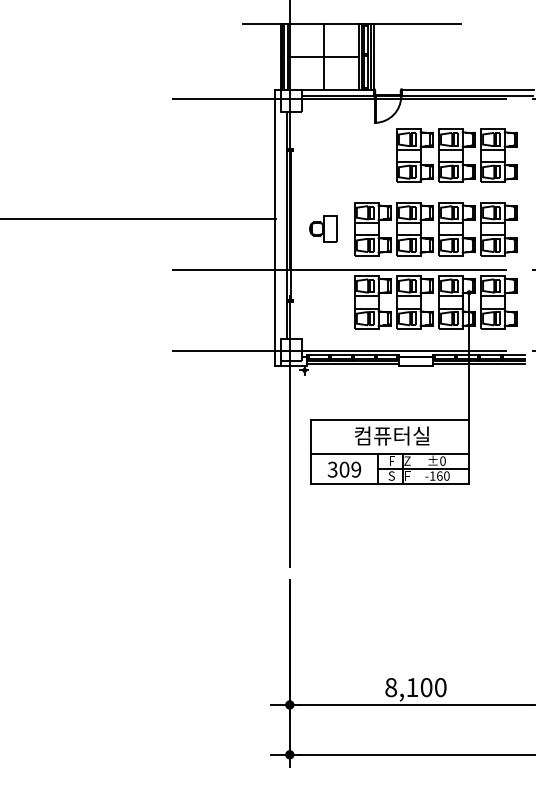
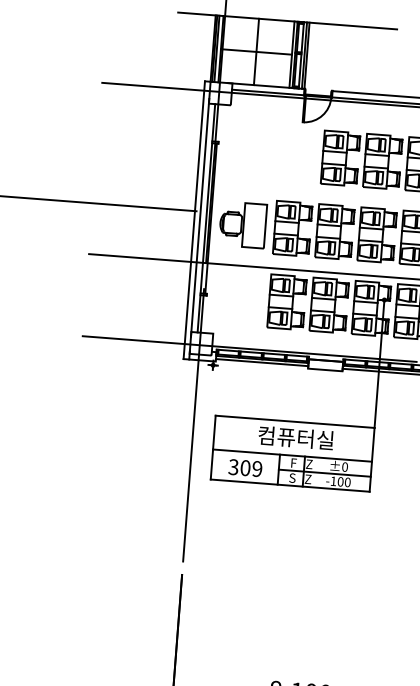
line: (280, 224) -> (200, 217), added
part: (323, 228) -> (243, 224), size x1.67
text: (407, 475) -> (308, 478), F -> Z
text: (439, 475) -> (340, 481), -160 -> -100

